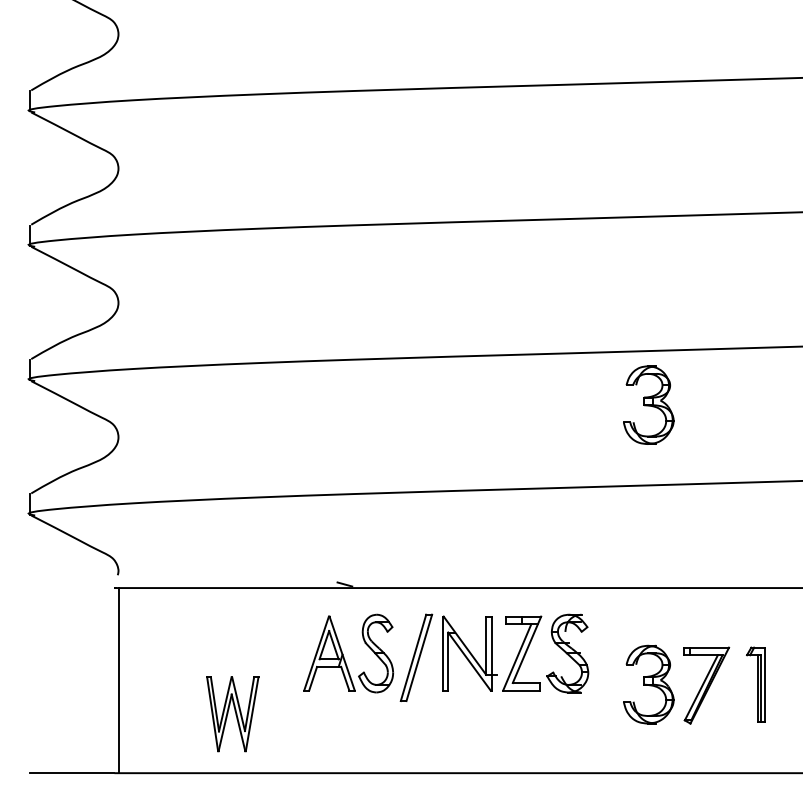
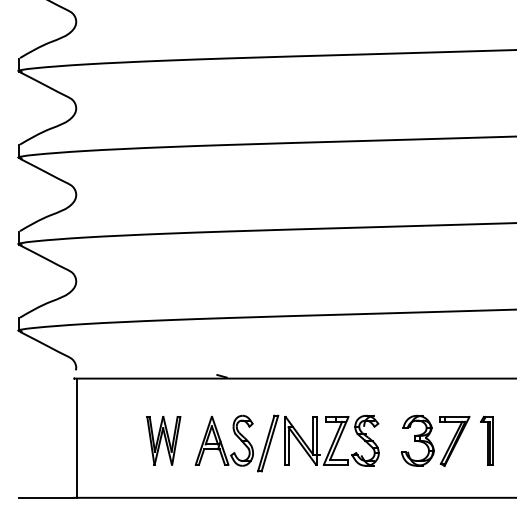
part: (648, 404) -> (417, 260), removed
part: (446, 657) -> (287, 443), moved
part: (232, 713) -> (163, 440), moved

